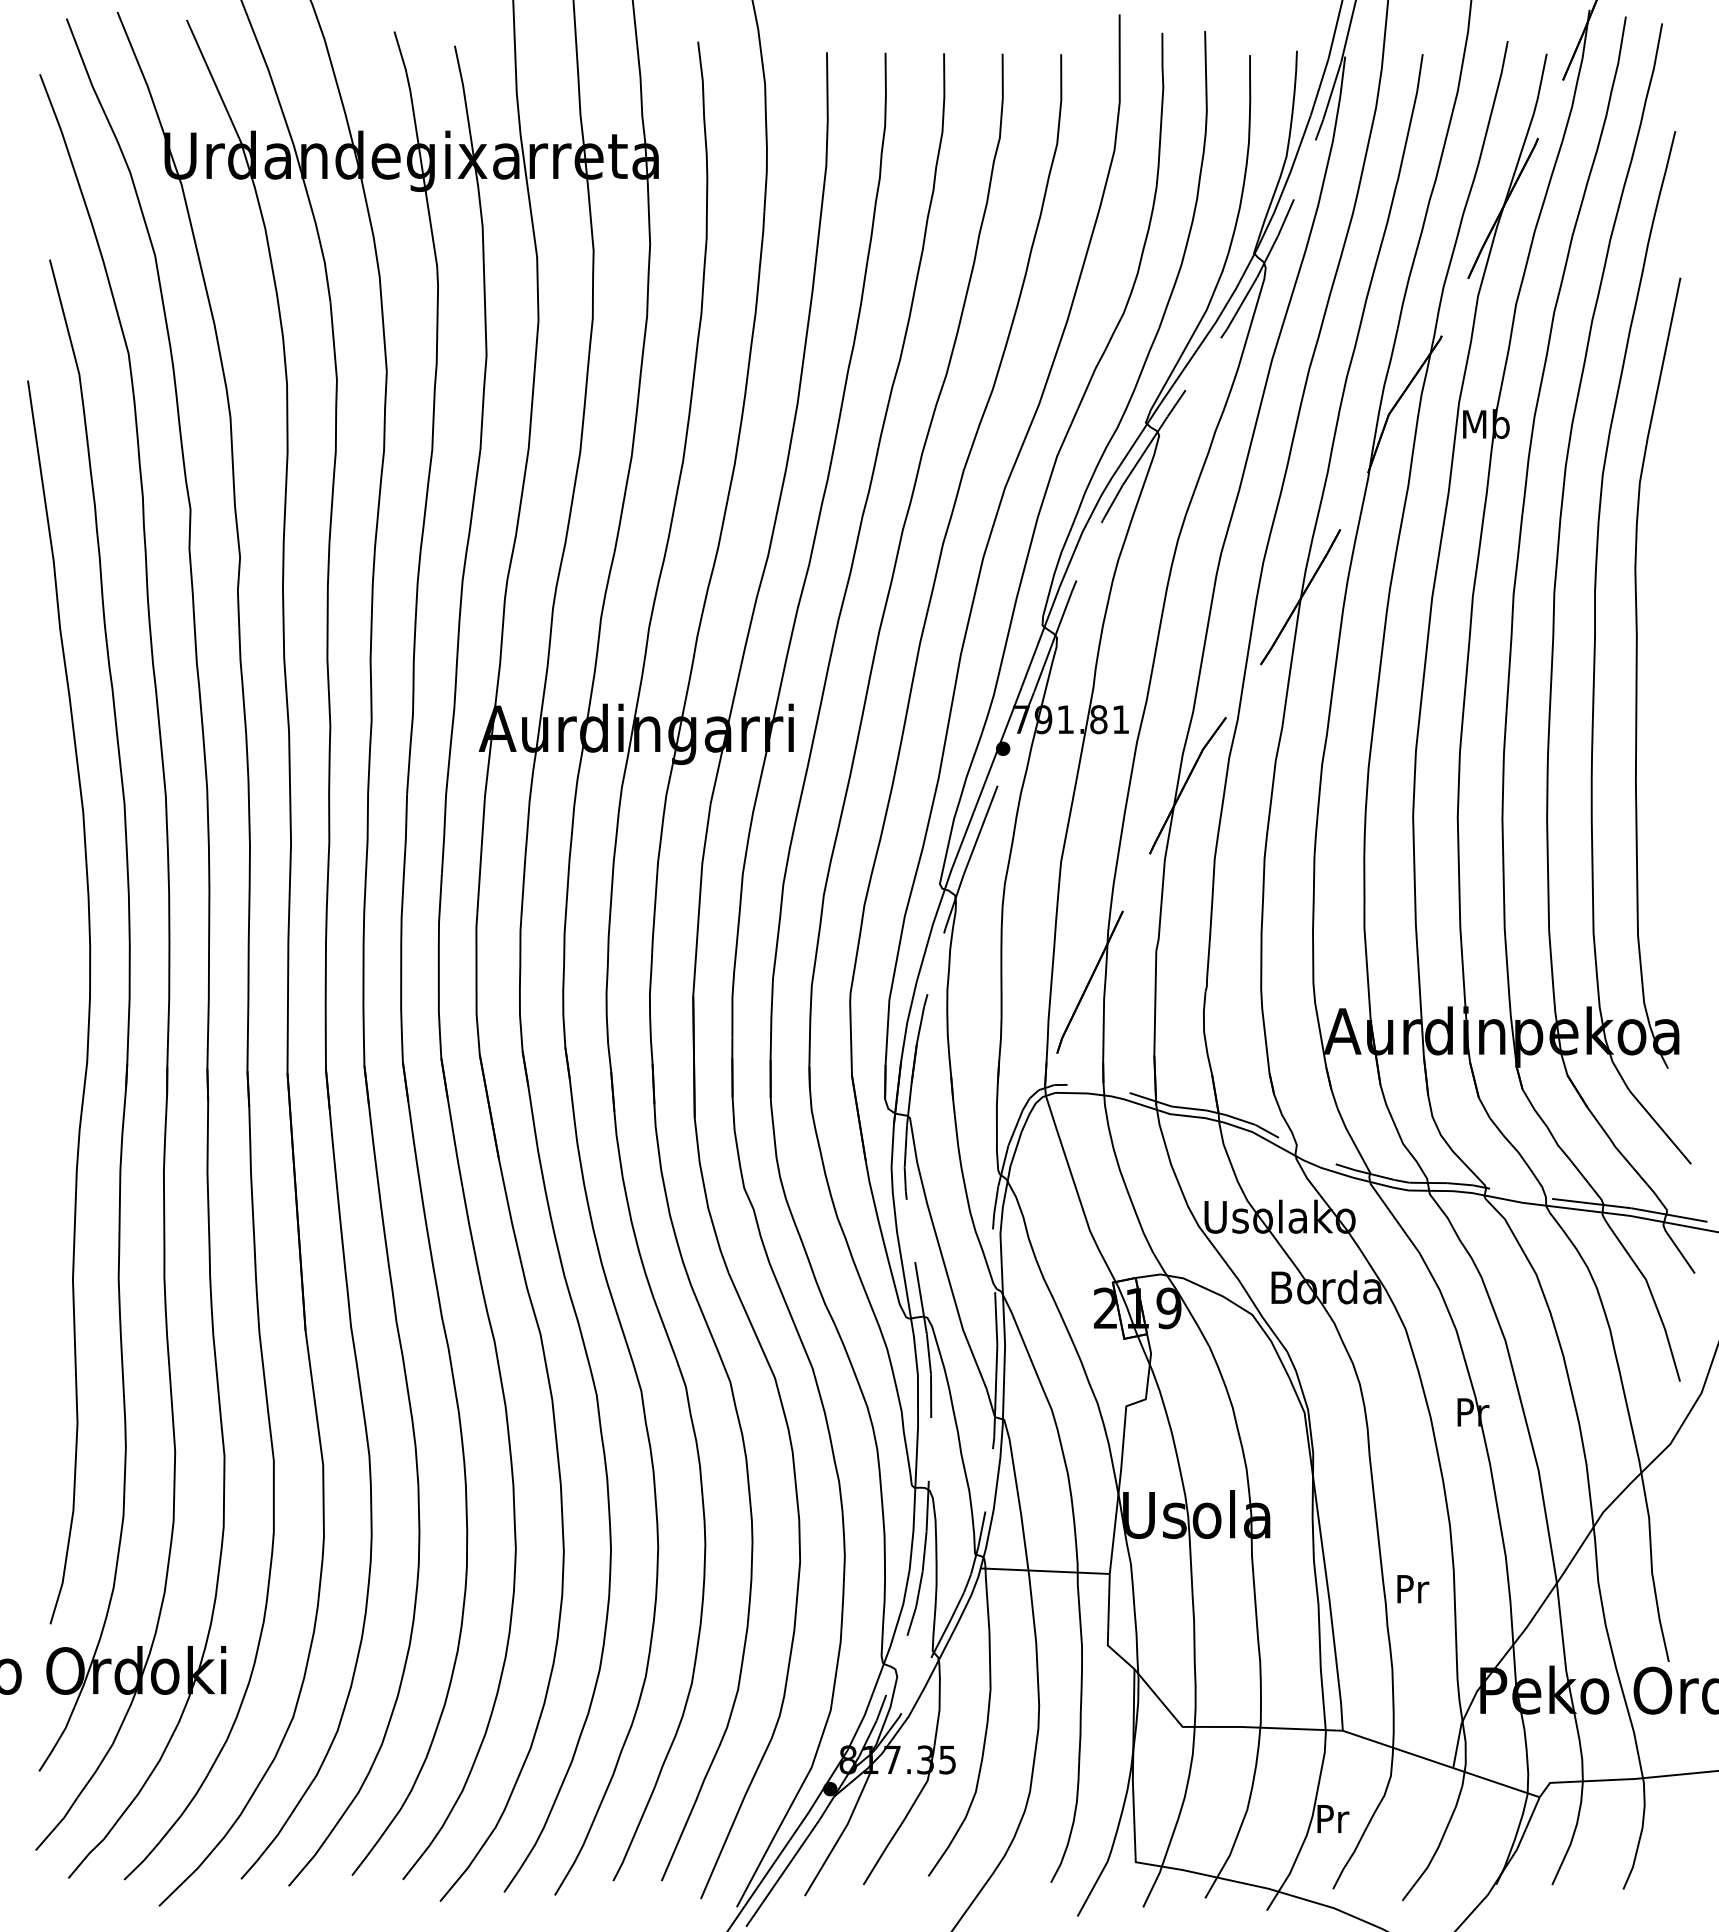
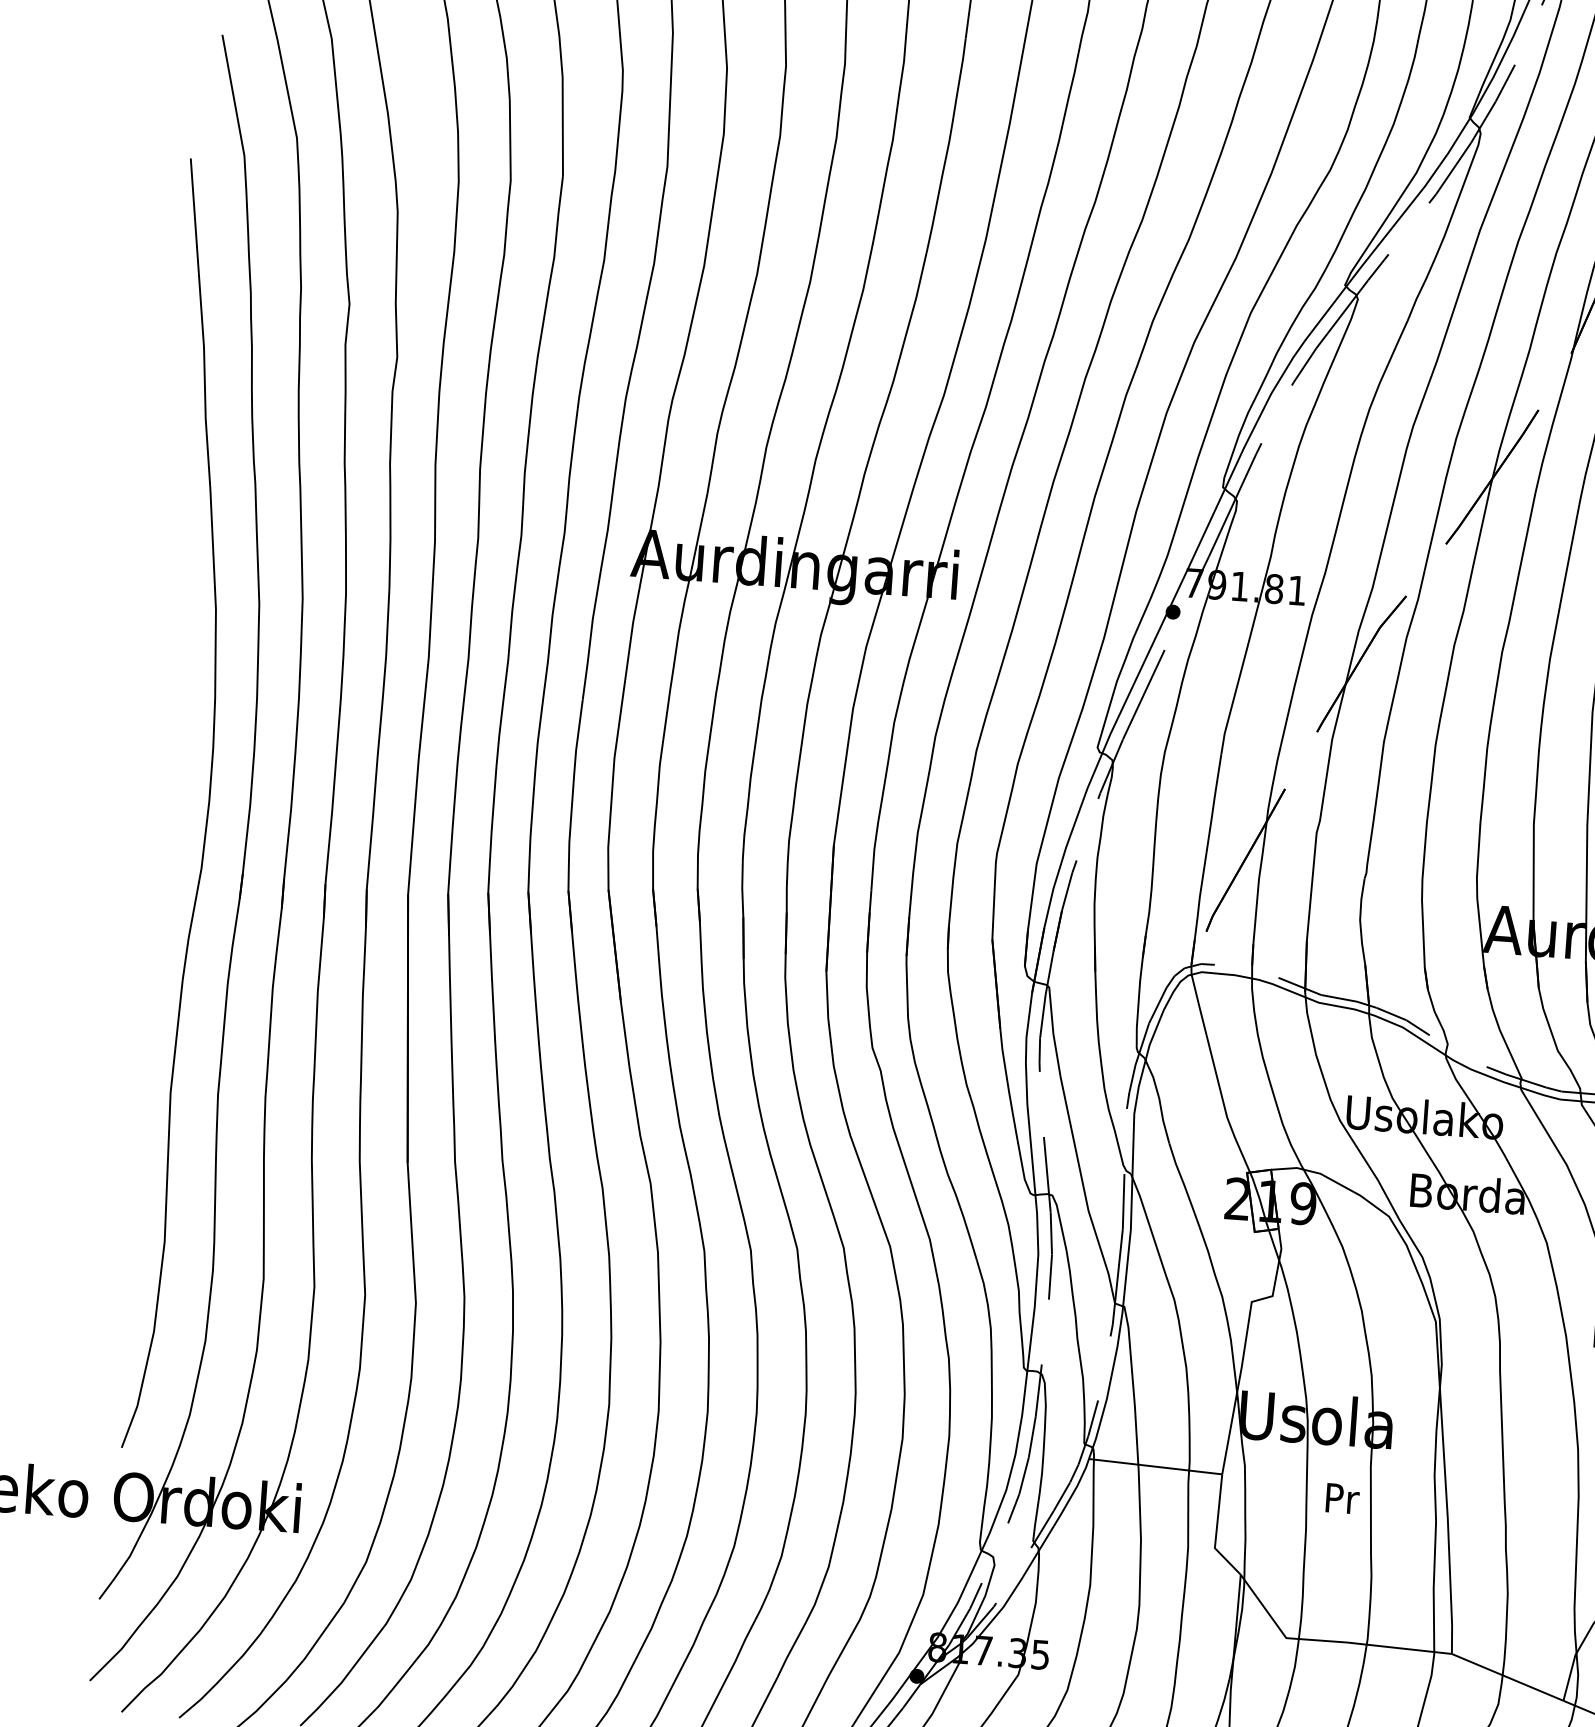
text: (1413, 1589) -> (1342, 1499), moved

